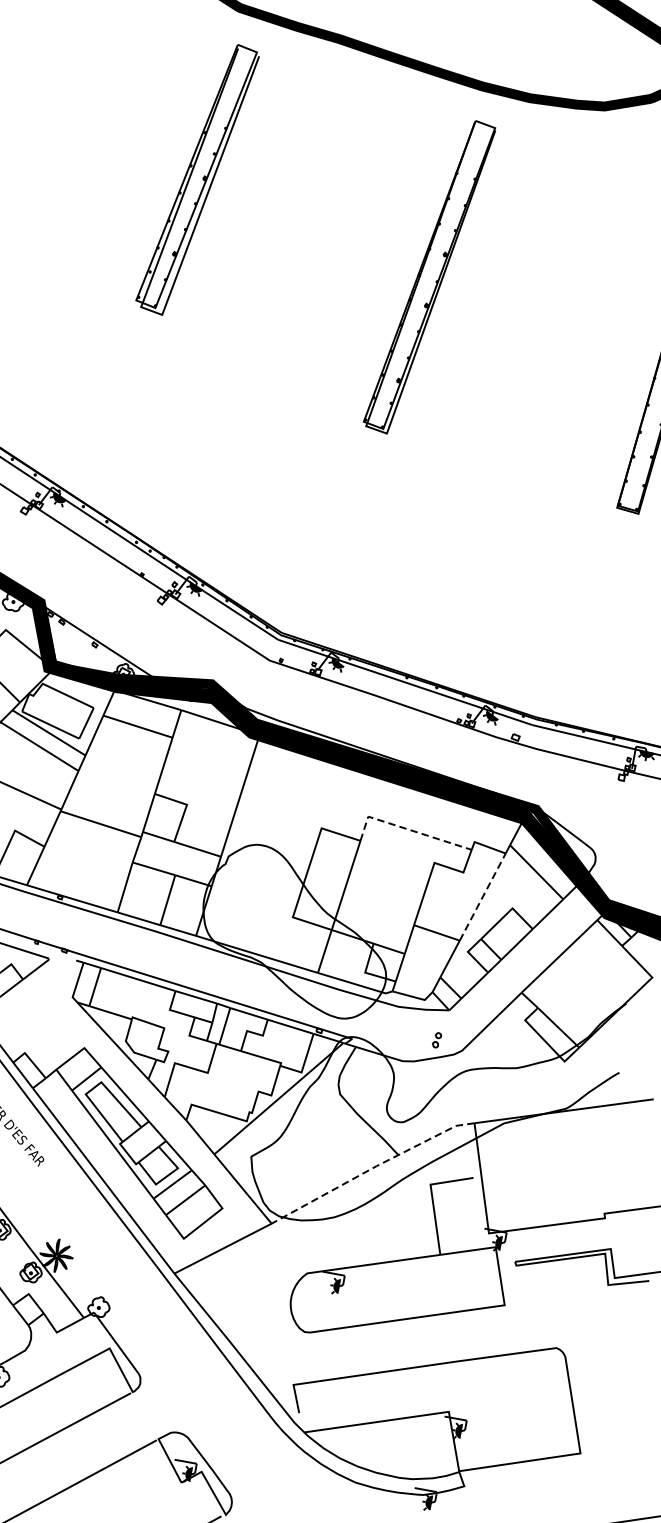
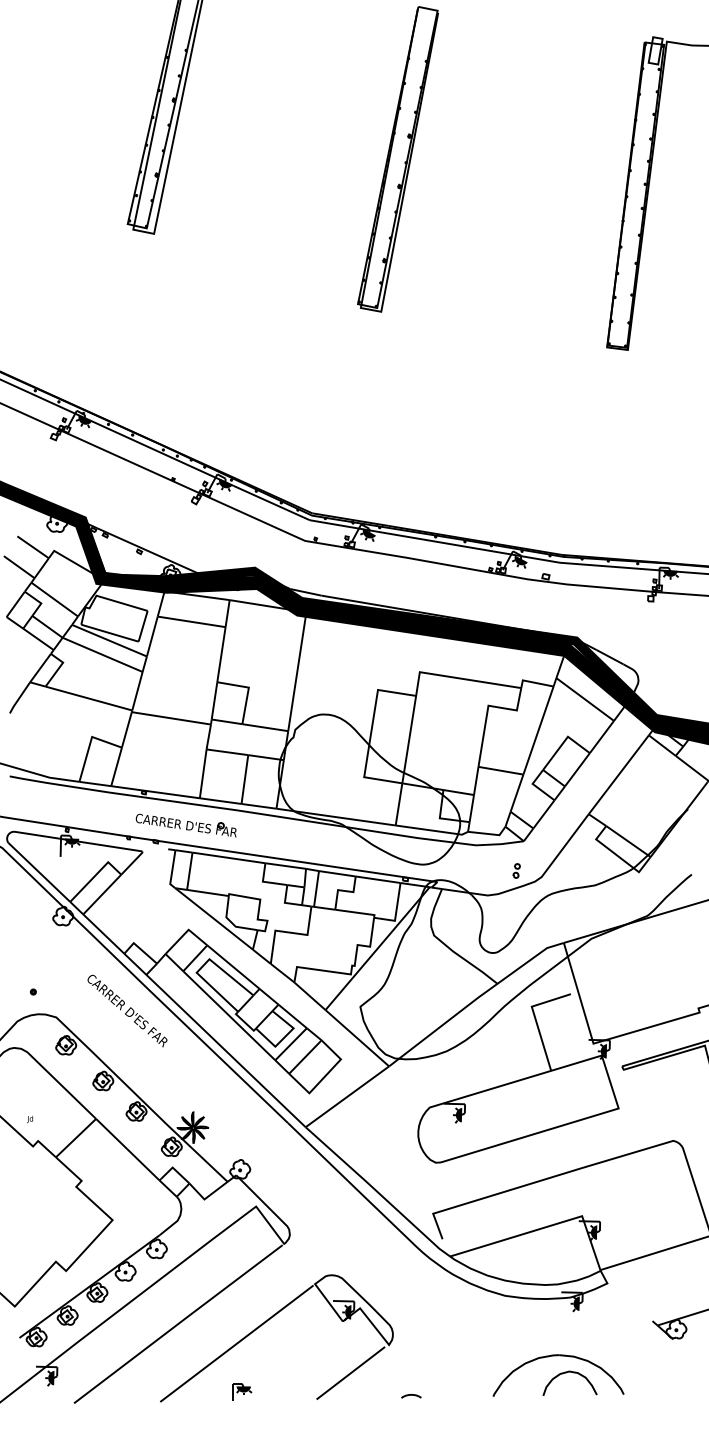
line: (407, 829) -> (458, 678), dashed -> solid
line: (482, 897) -> (538, 730), dashed -> solid
part: (98, 938) -> (185, 825), added
line: (372, 1168) -> (475, 1000), dashed -> solid

